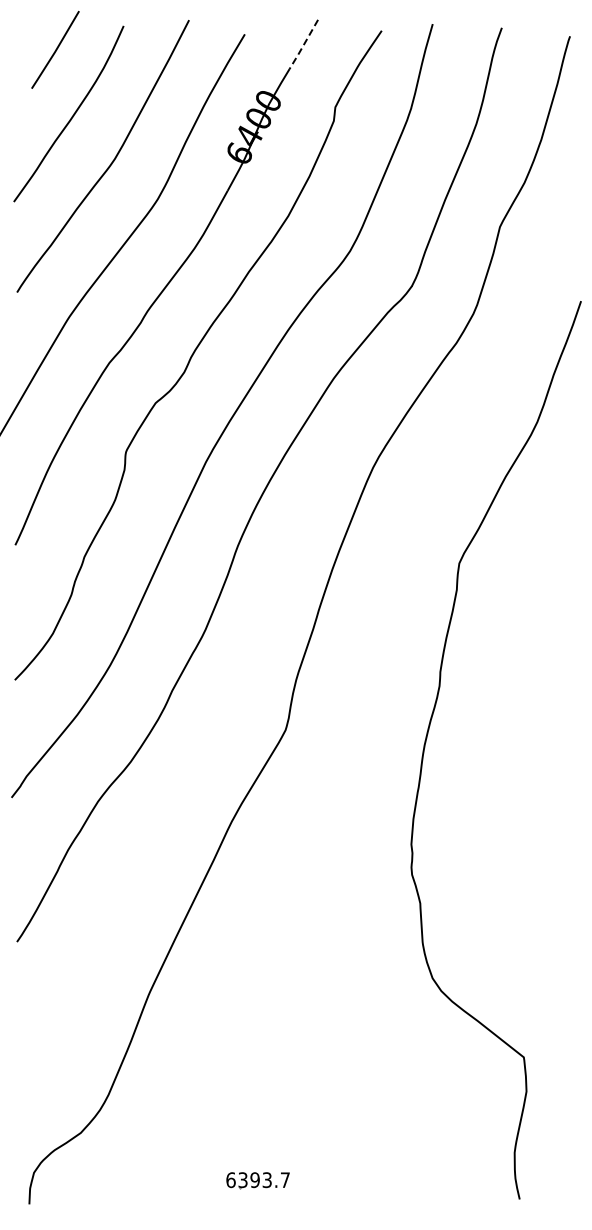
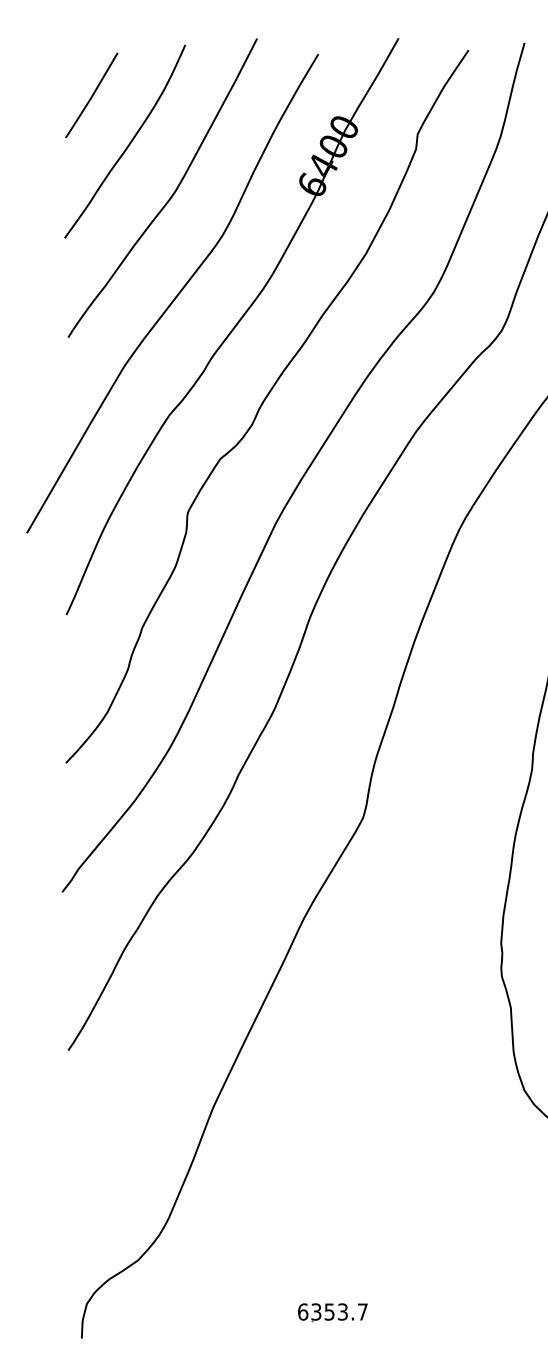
line: (303, 45) -> (382, 66), dashed -> solid
line: (55, 49) -> (91, 94), moved
text: (254, 1179) -> (328, 1311), 6393.7 -> 6353.7

